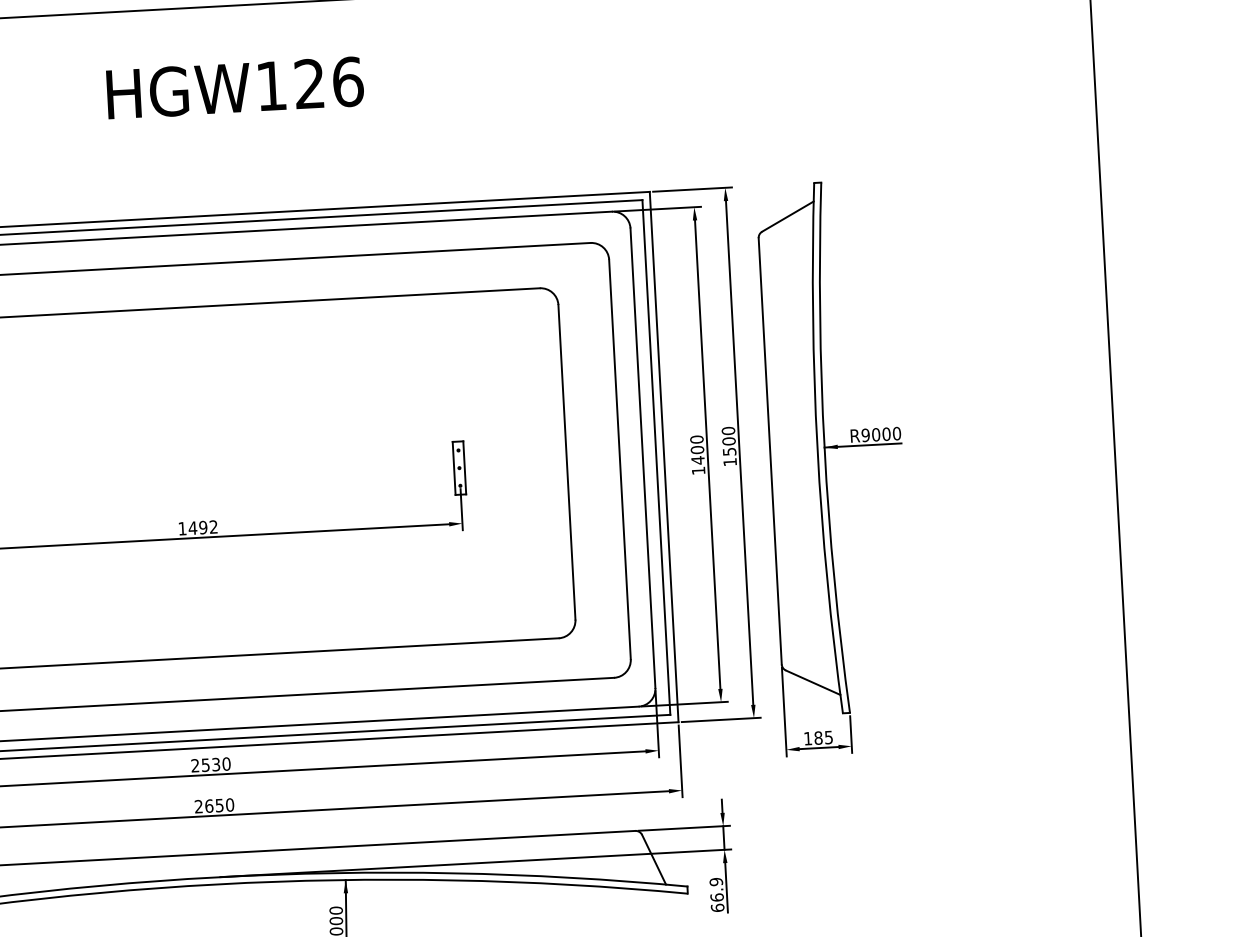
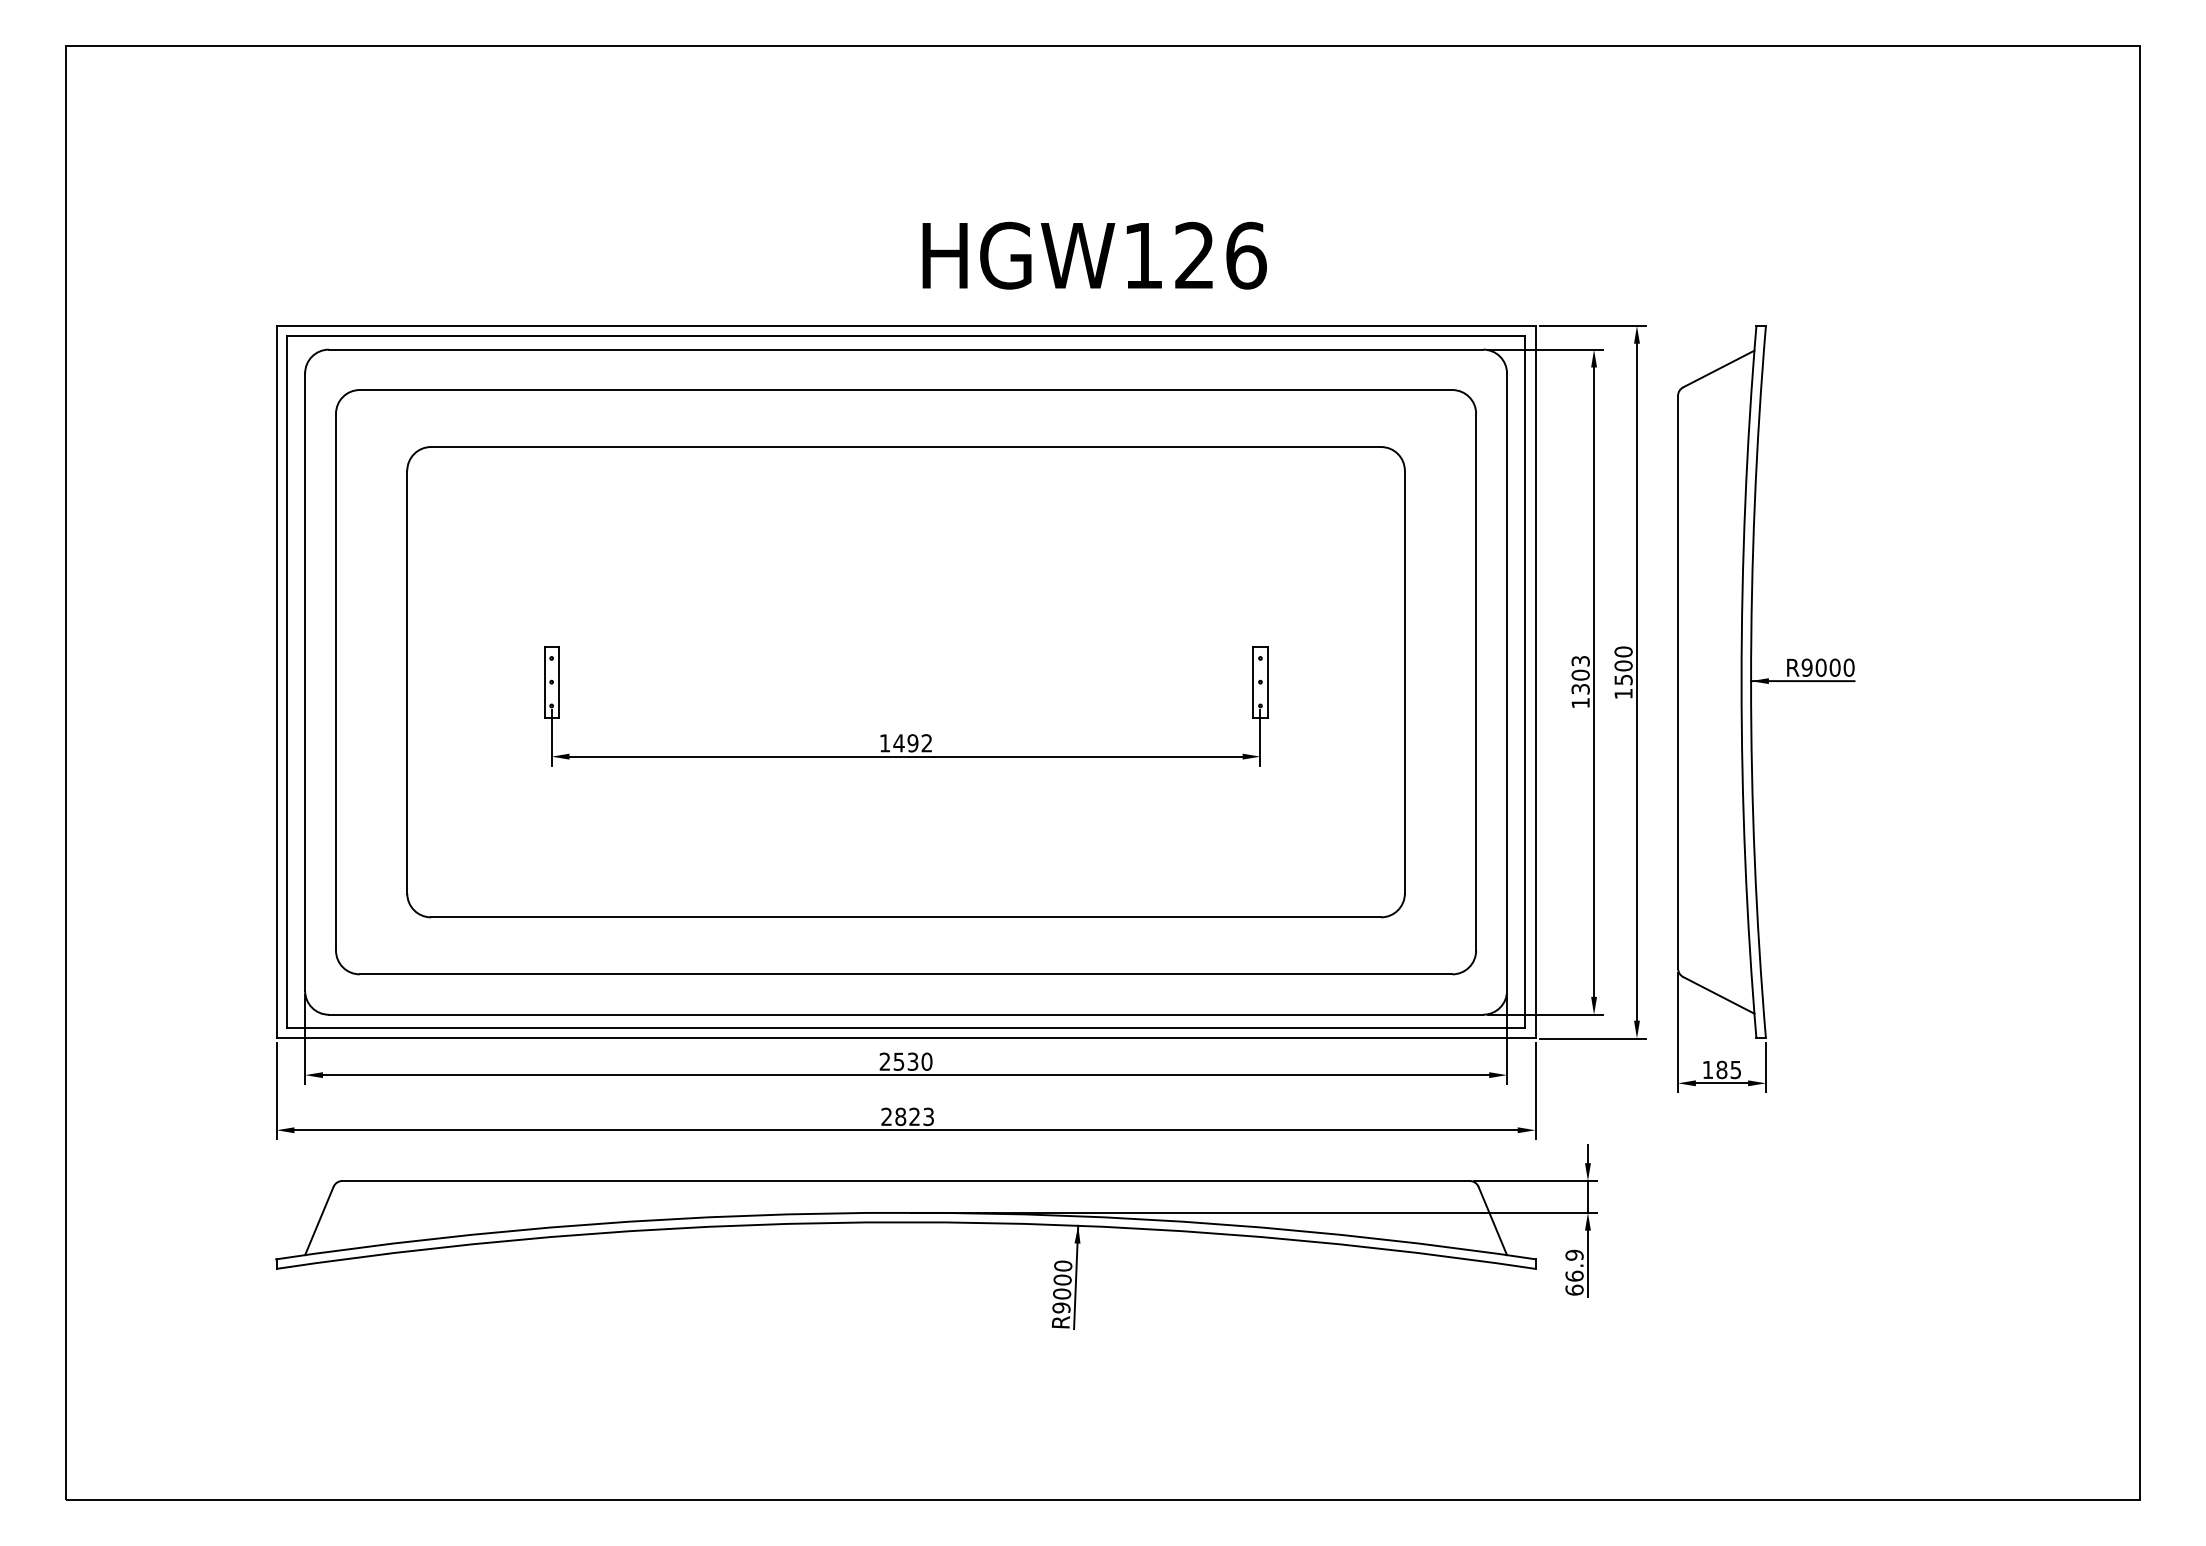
text: (235, 87) -> (1094, 255), moved
text: (697, 450) -> (1580, 675), 1400 -> 1303
text: (219, 805) -> (914, 1116), 2650 -> 2823

